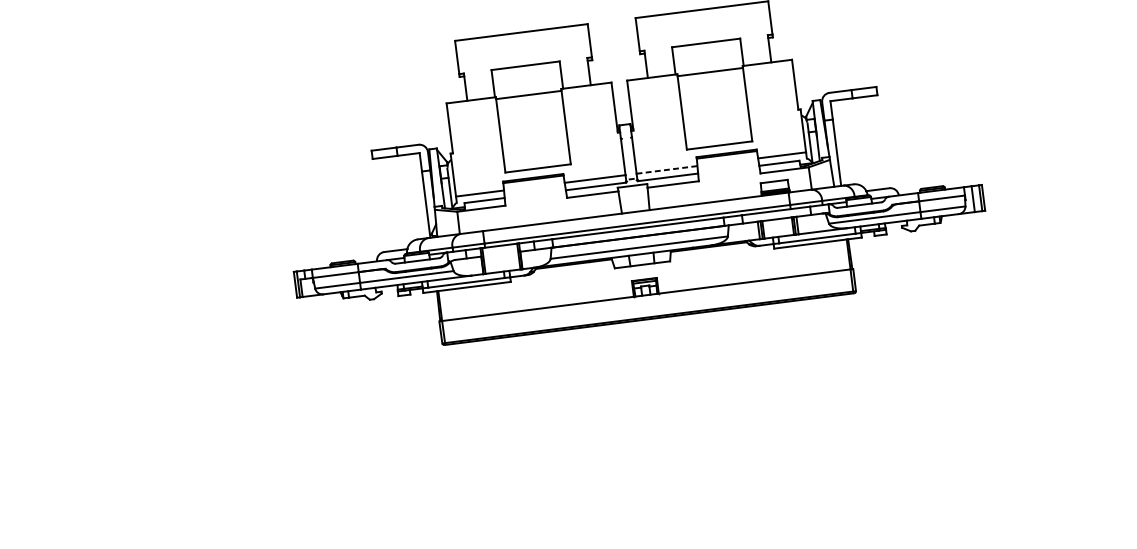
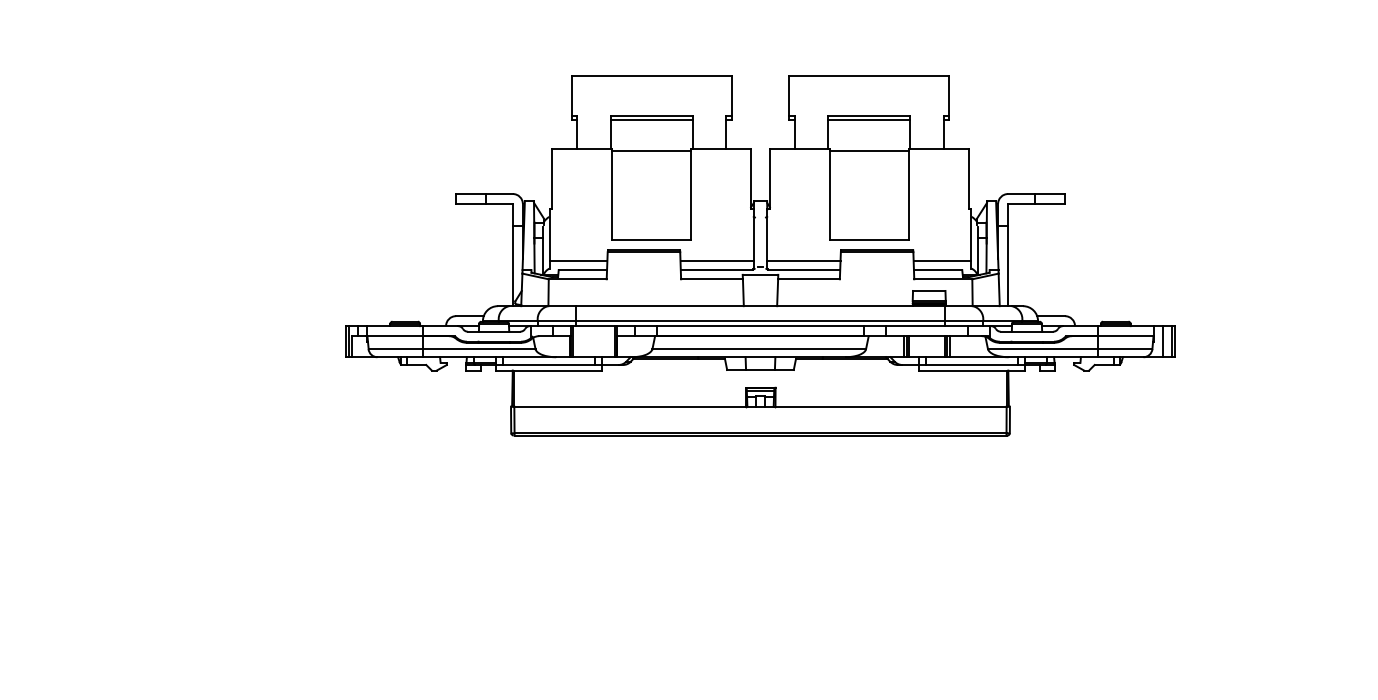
line: (706, 45) -> (869, 119), added
line: (525, 68) -> (651, 119), added
line: (666, 170) -> (803, 261), dashed -> solid

